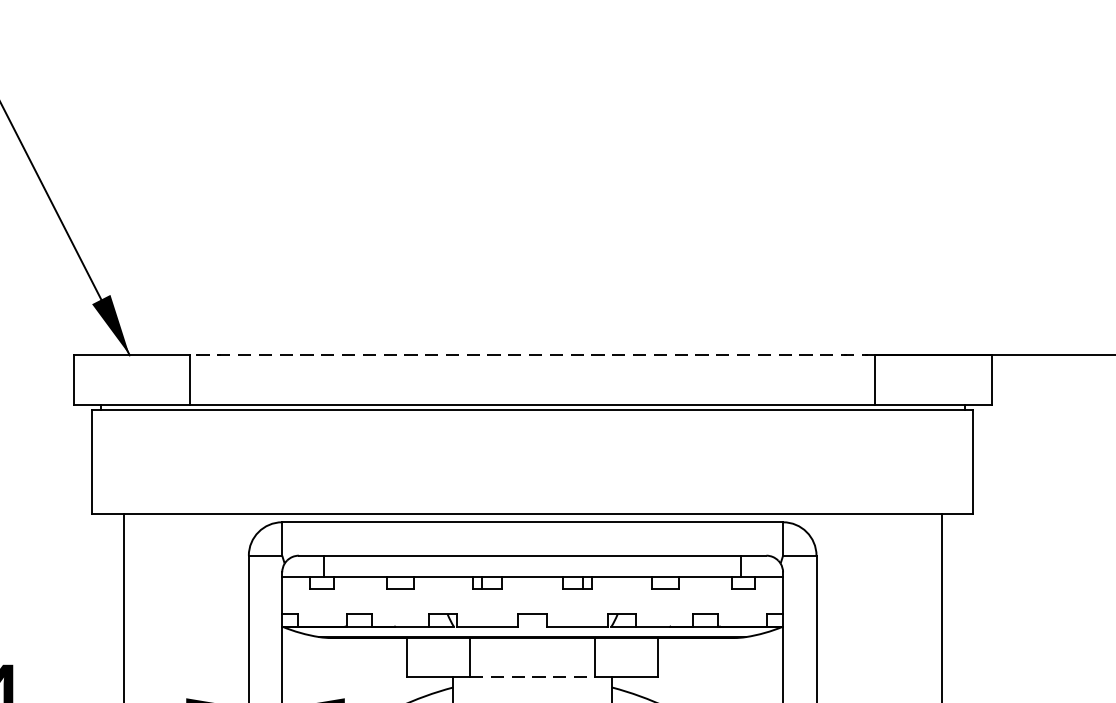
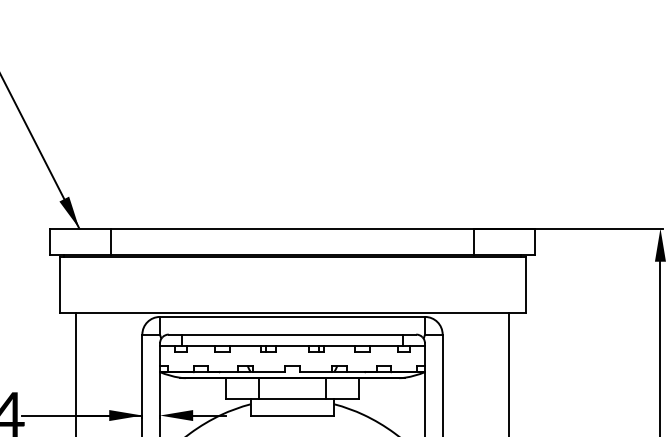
line: (532, 355) -> (292, 228), dashed -> solid
line: (534, 676) -> (293, 398), dashed -> solid

